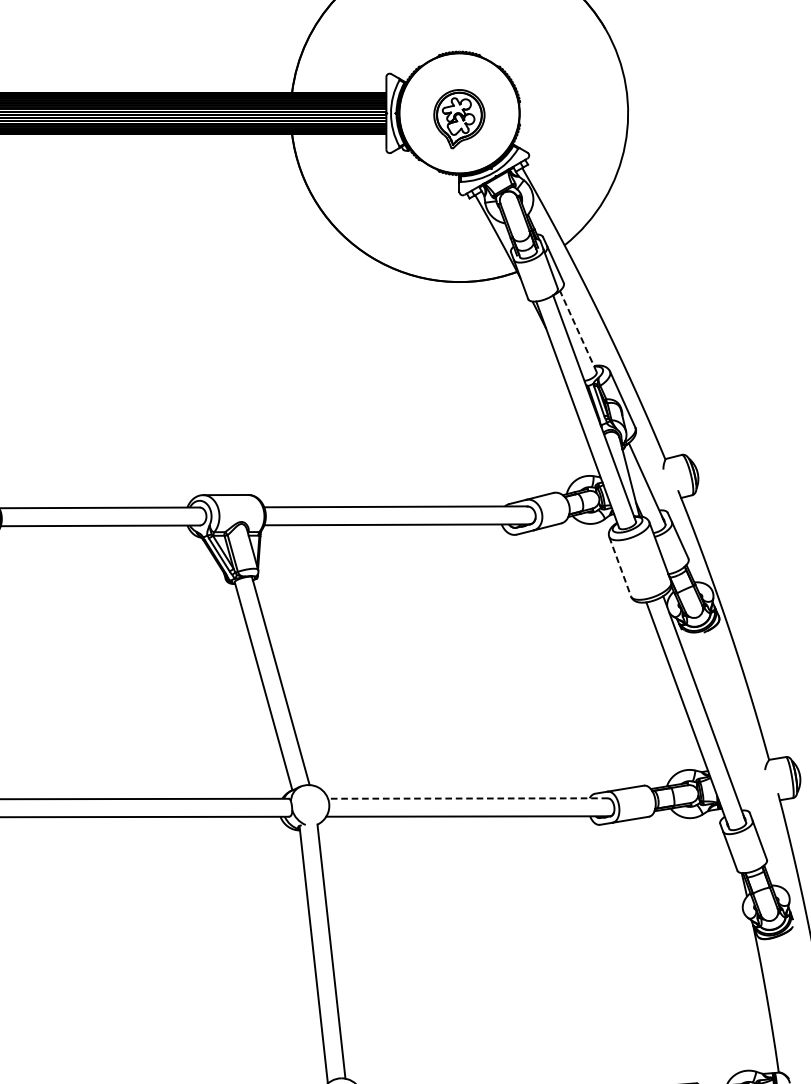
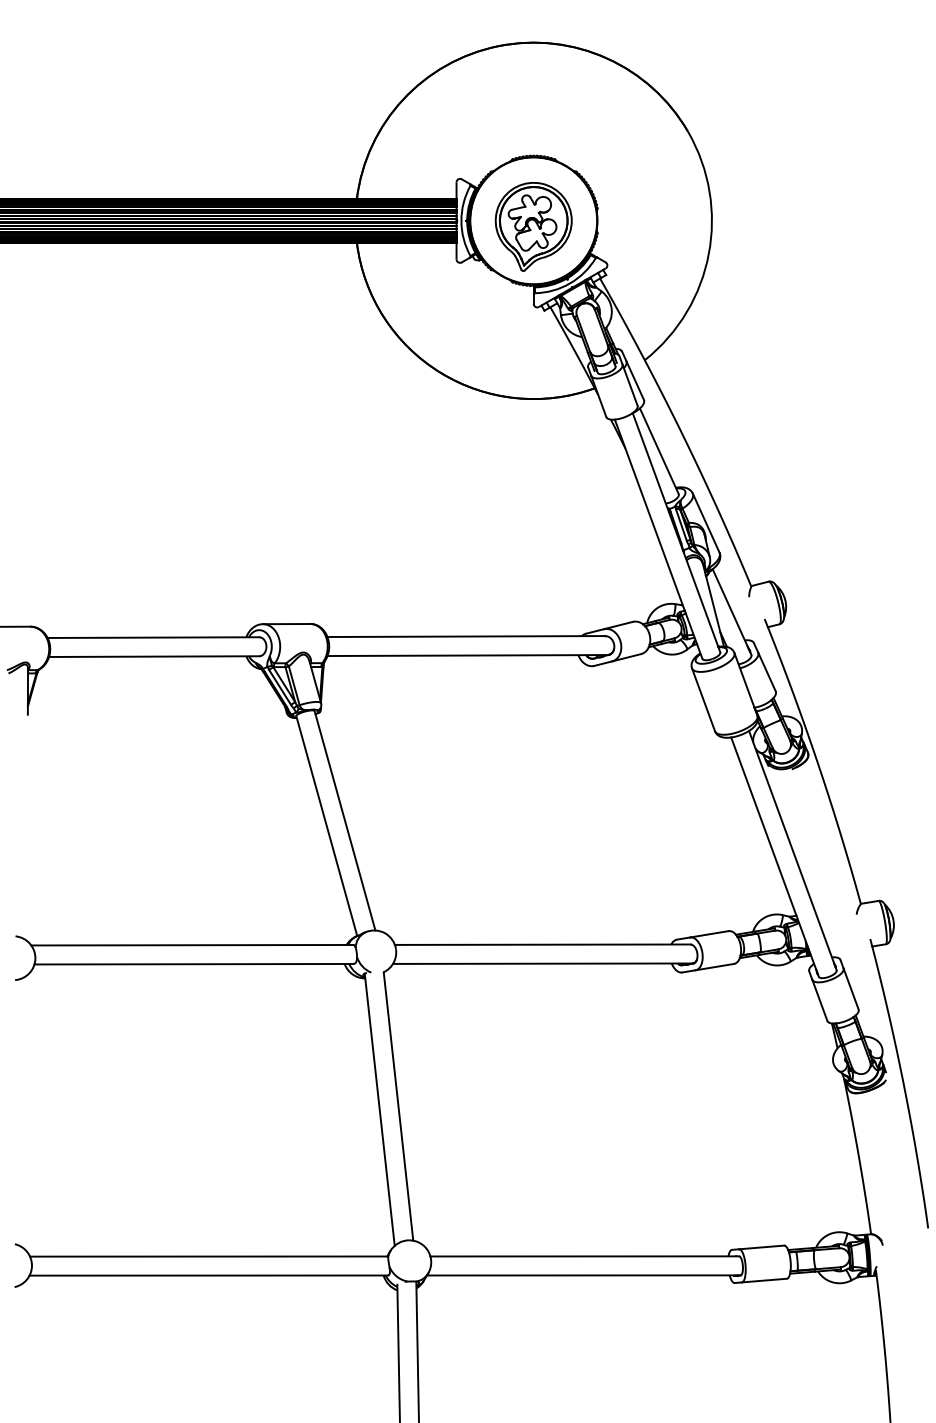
part: (459, 118) -> (533, 226), size x1.43
line: (578, 331) -> (659, 451), dashed -> solid
line: (620, 567) -> (703, 700), dashed -> solid
line: (467, 798) -> (542, 944), dashed -> solid

